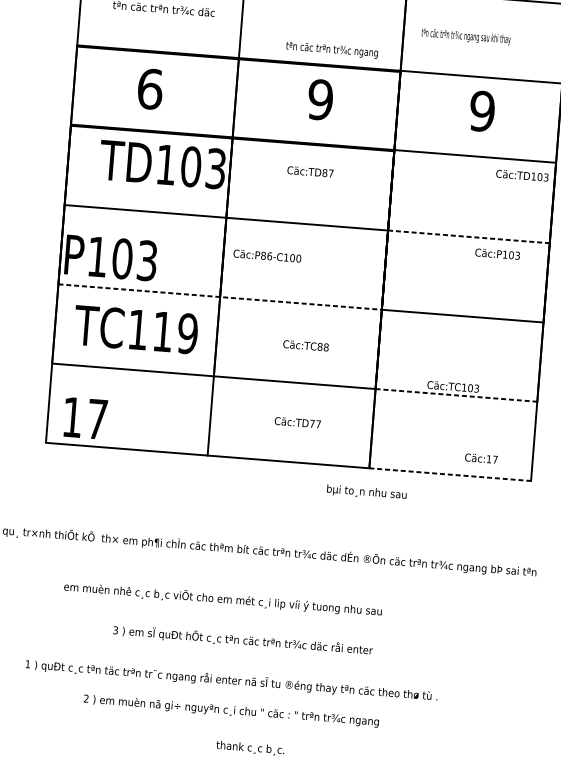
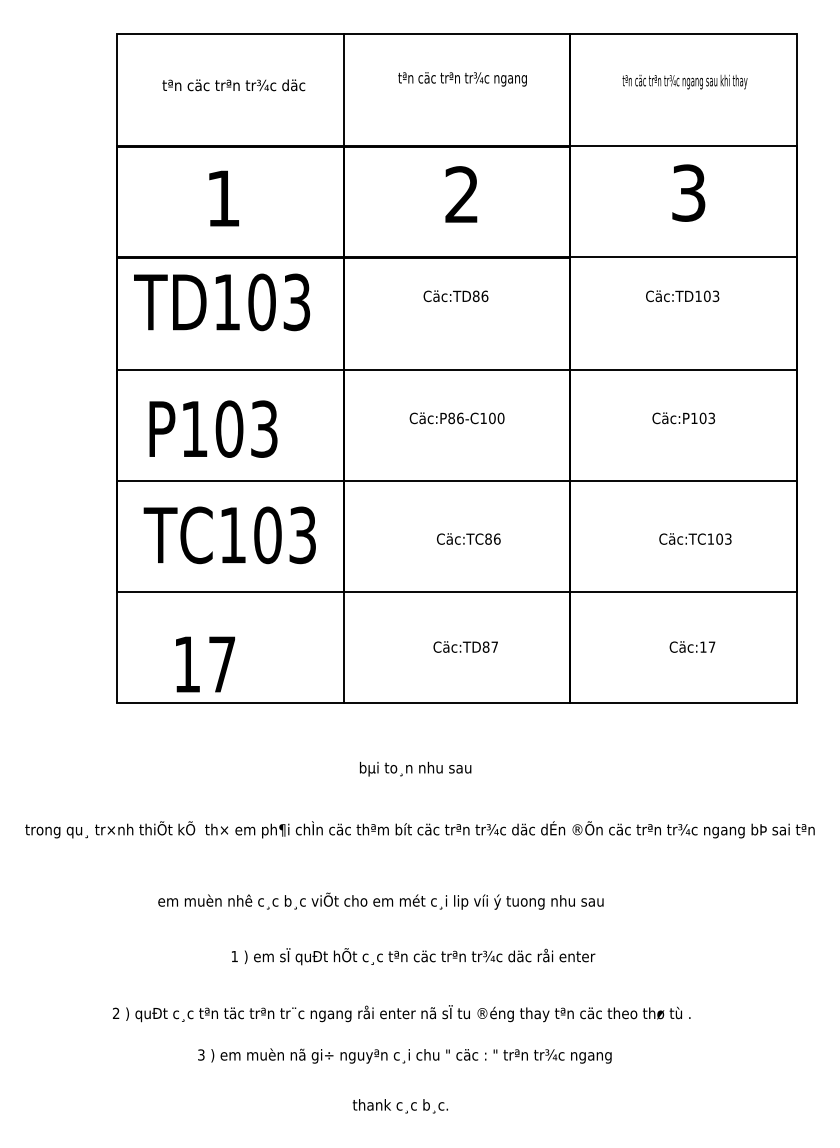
text: (465, 36) -> (684, 81), moved
text: (331, 50) -> (462, 79), moved
text: (150, 89) -> (223, 198), 6 -> 1
text: (320, 99) -> (461, 194), 9 -> 2
text: (482, 110) -> (688, 192), 9 -> 3
text: (162, 164) -> (221, 302), moved
text: (330, 173) -> (484, 296), Cäc:TD87 -> Cäc:TD86
text: (522, 175) -> (682, 296), moved
line: (469, 236) -> (684, 369), dashed -> solid
text: (497, 254) -> (683, 418), moved
text: (266, 256) -> (456, 418), moved
text: (111, 257) -> (213, 428), moved
line: (219, 296) -> (343, 480), dashed -> solid
text: (175, 332) -> (285, 535), TC119 -> TC103
text: (325, 346) -> (496, 538), Cäc:TC88 -> Cäc:TC86
text: (453, 386) -> (695, 538), moved
line: (456, 395) -> (684, 591), dashed -> solid
text: (85, 418) -> (205, 664), moved
text: (311, 423) -> (485, 646), Cäc:TD77 -> Cäc:TD87
text: (481, 458) -> (692, 646), moved
line: (450, 474) -> (684, 702), dashed -> solid
text: (366, 492) -> (415, 768), moved
text: (115, 630) -> (234, 956), 3 -> 1
text: (27, 663) -> (115, 1012), 1 -> 2
text: (86, 699) -> (201, 1055), 2 -> 3
text: (249, 748) -> (399, 1106), moved

